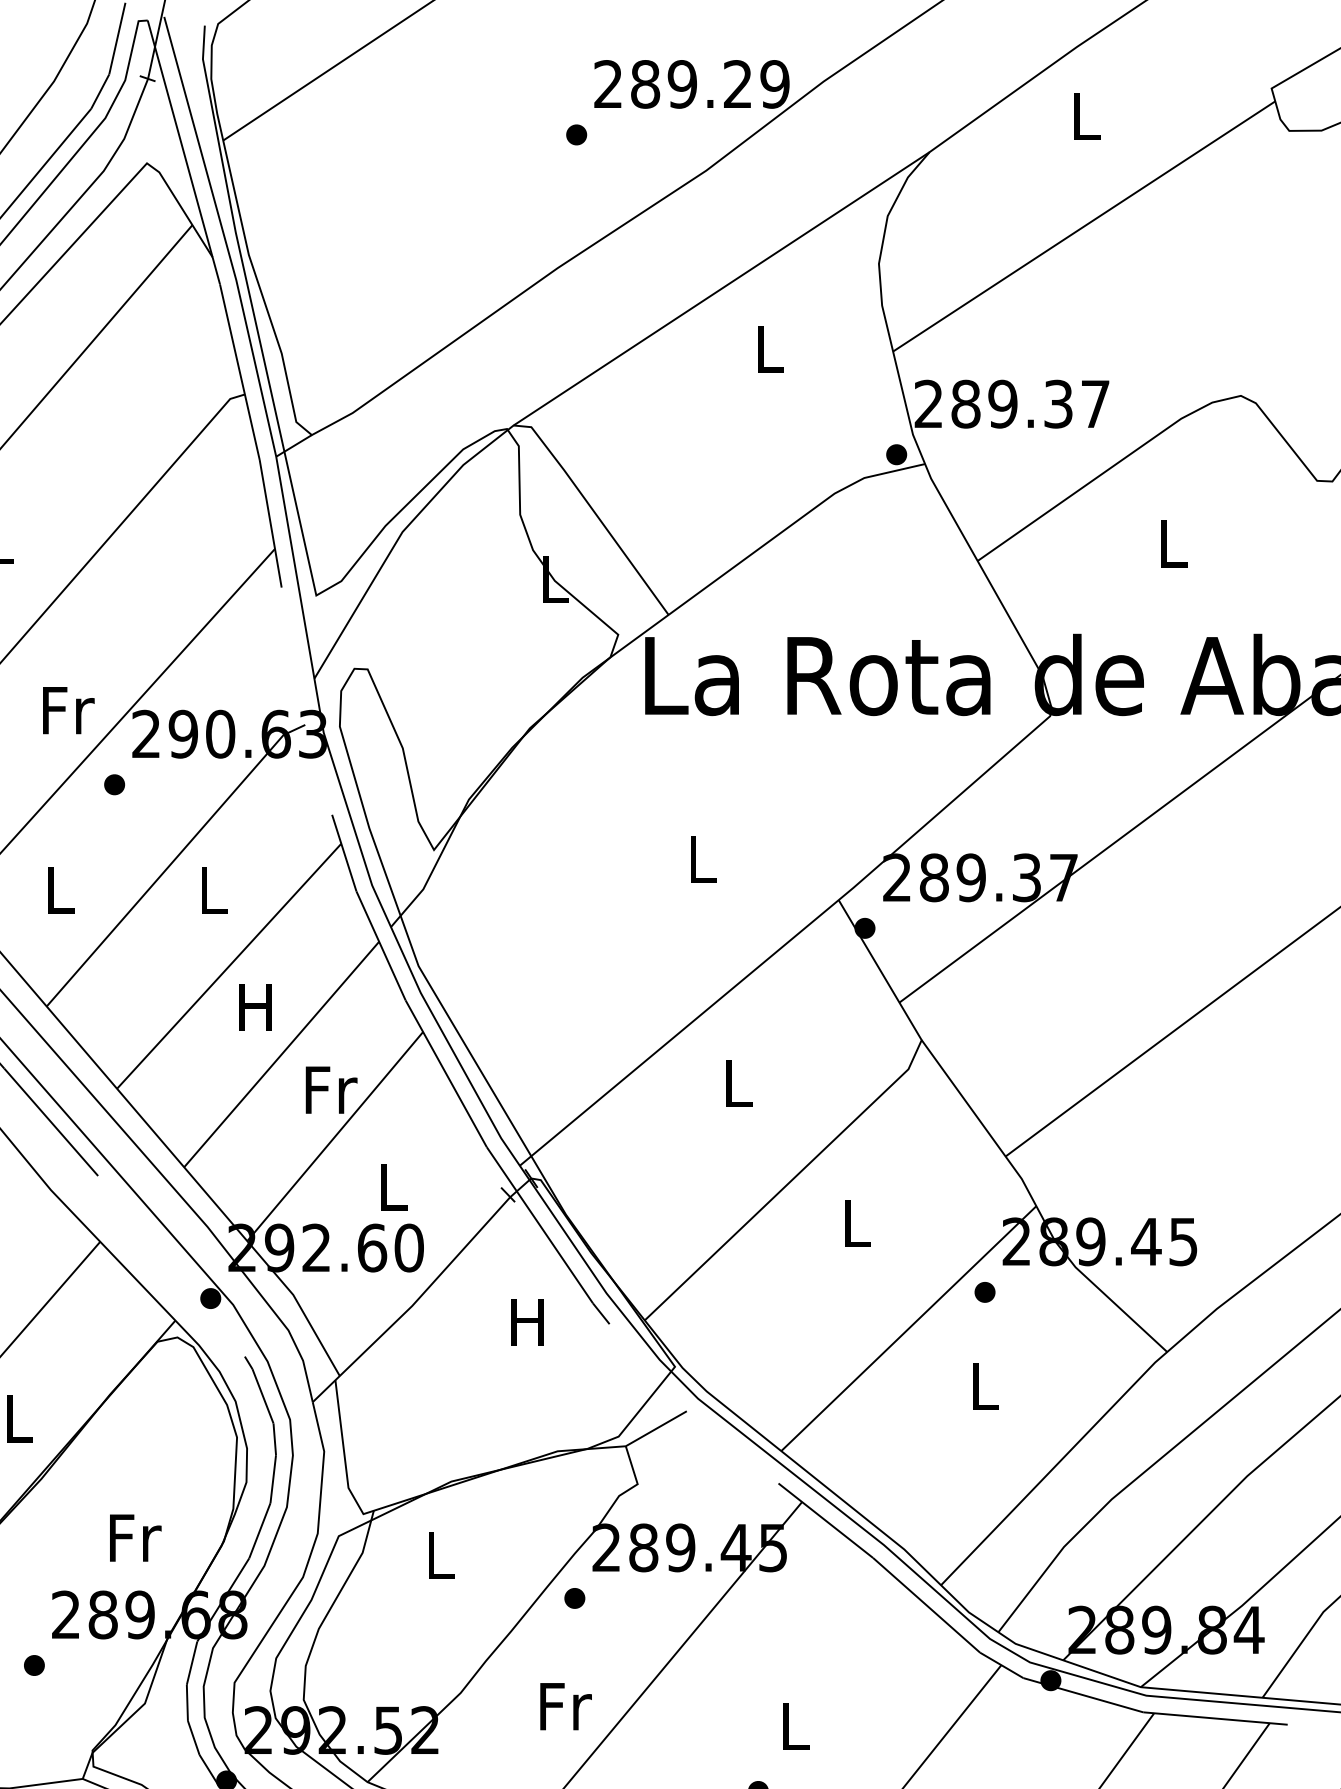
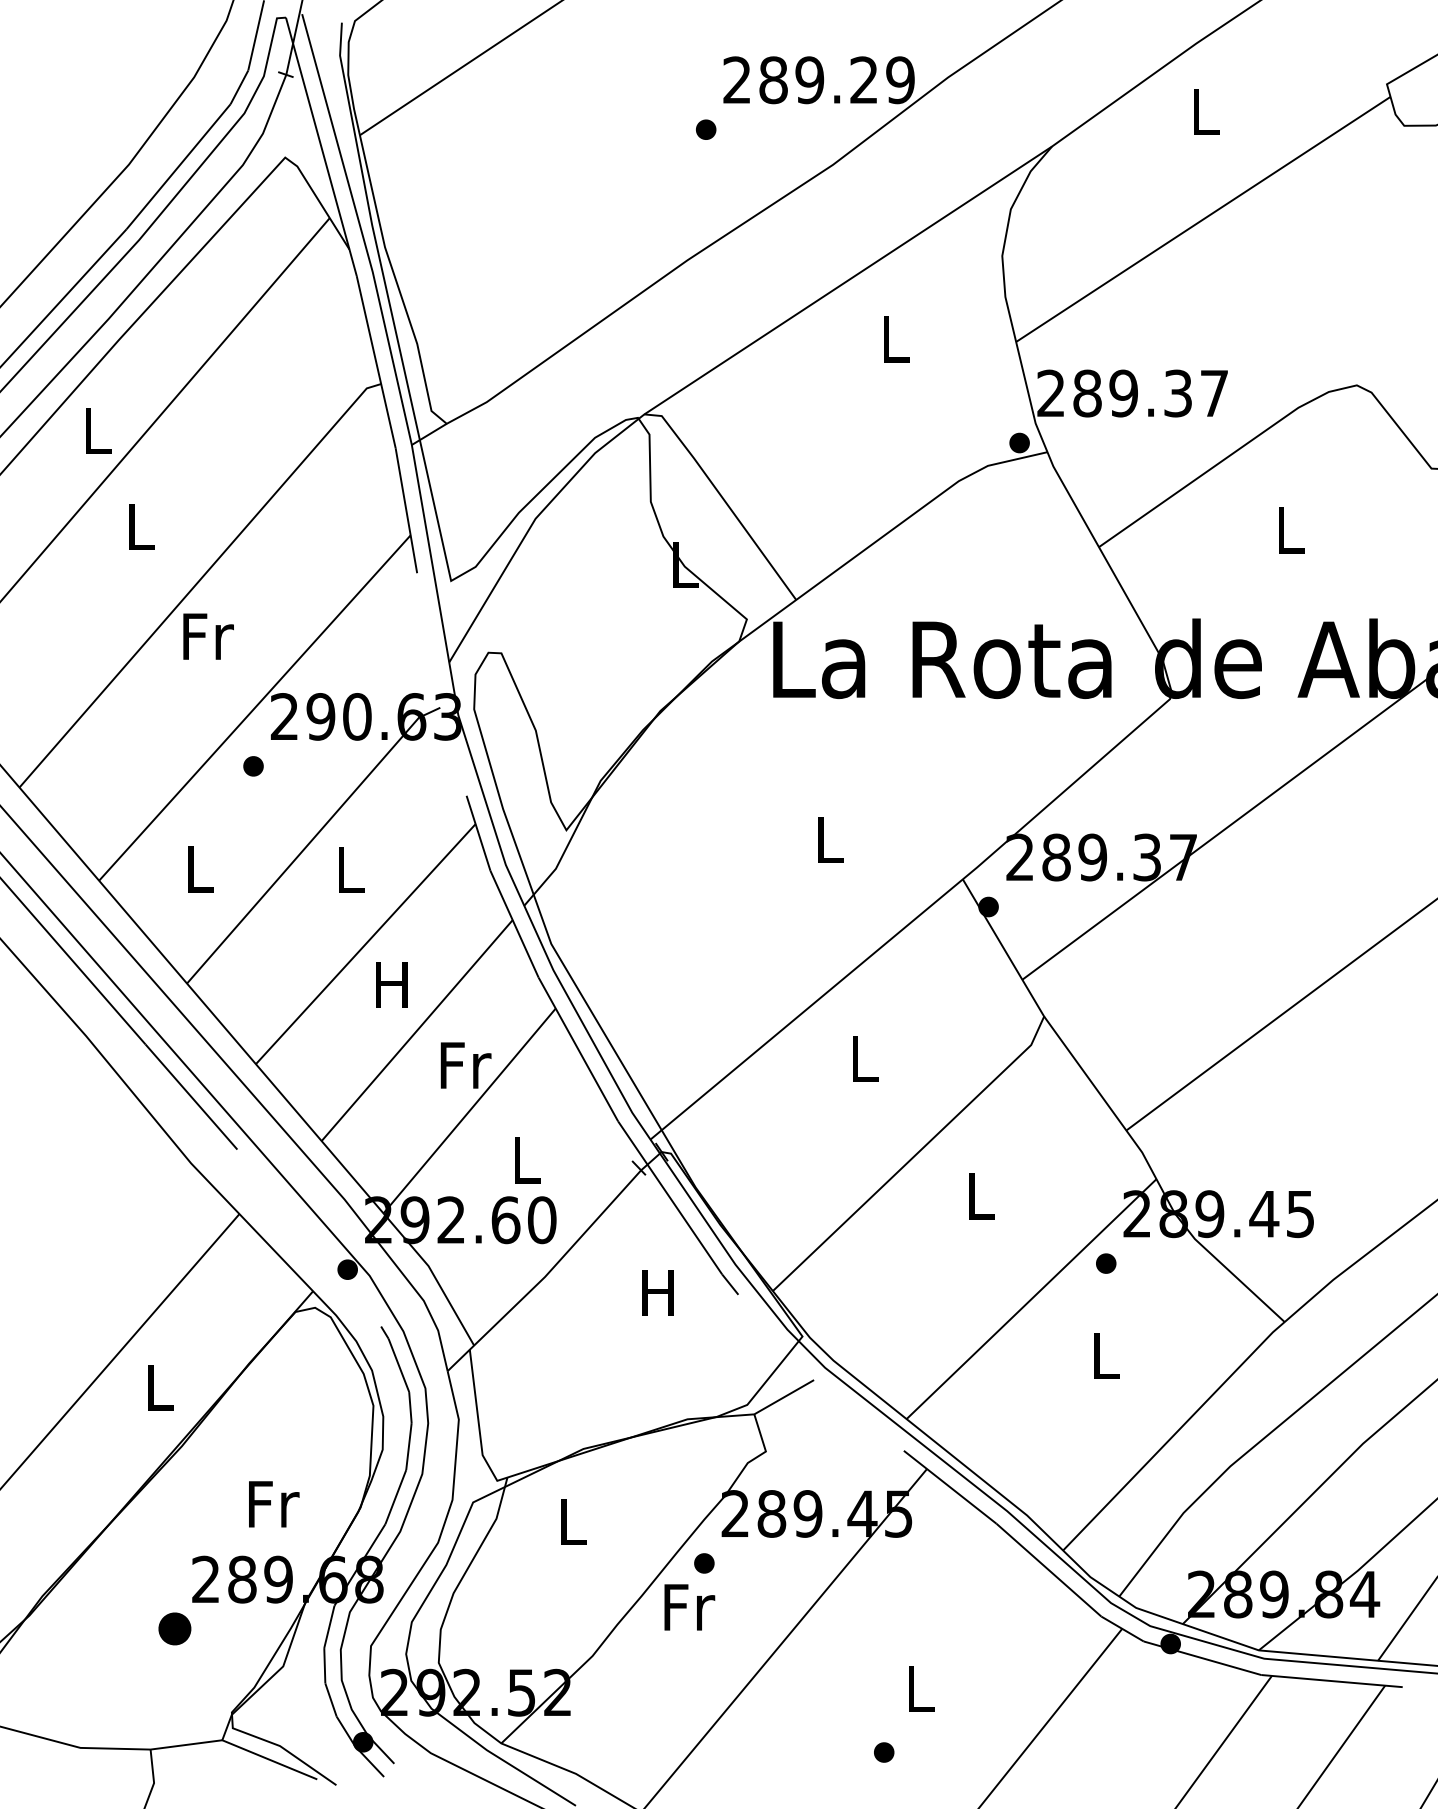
text: (68, 710) -> (208, 636), moved
part: (33, 1665) -> (174, 1629), size x1.6
text: (565, 1706) -> (689, 1607), moved

